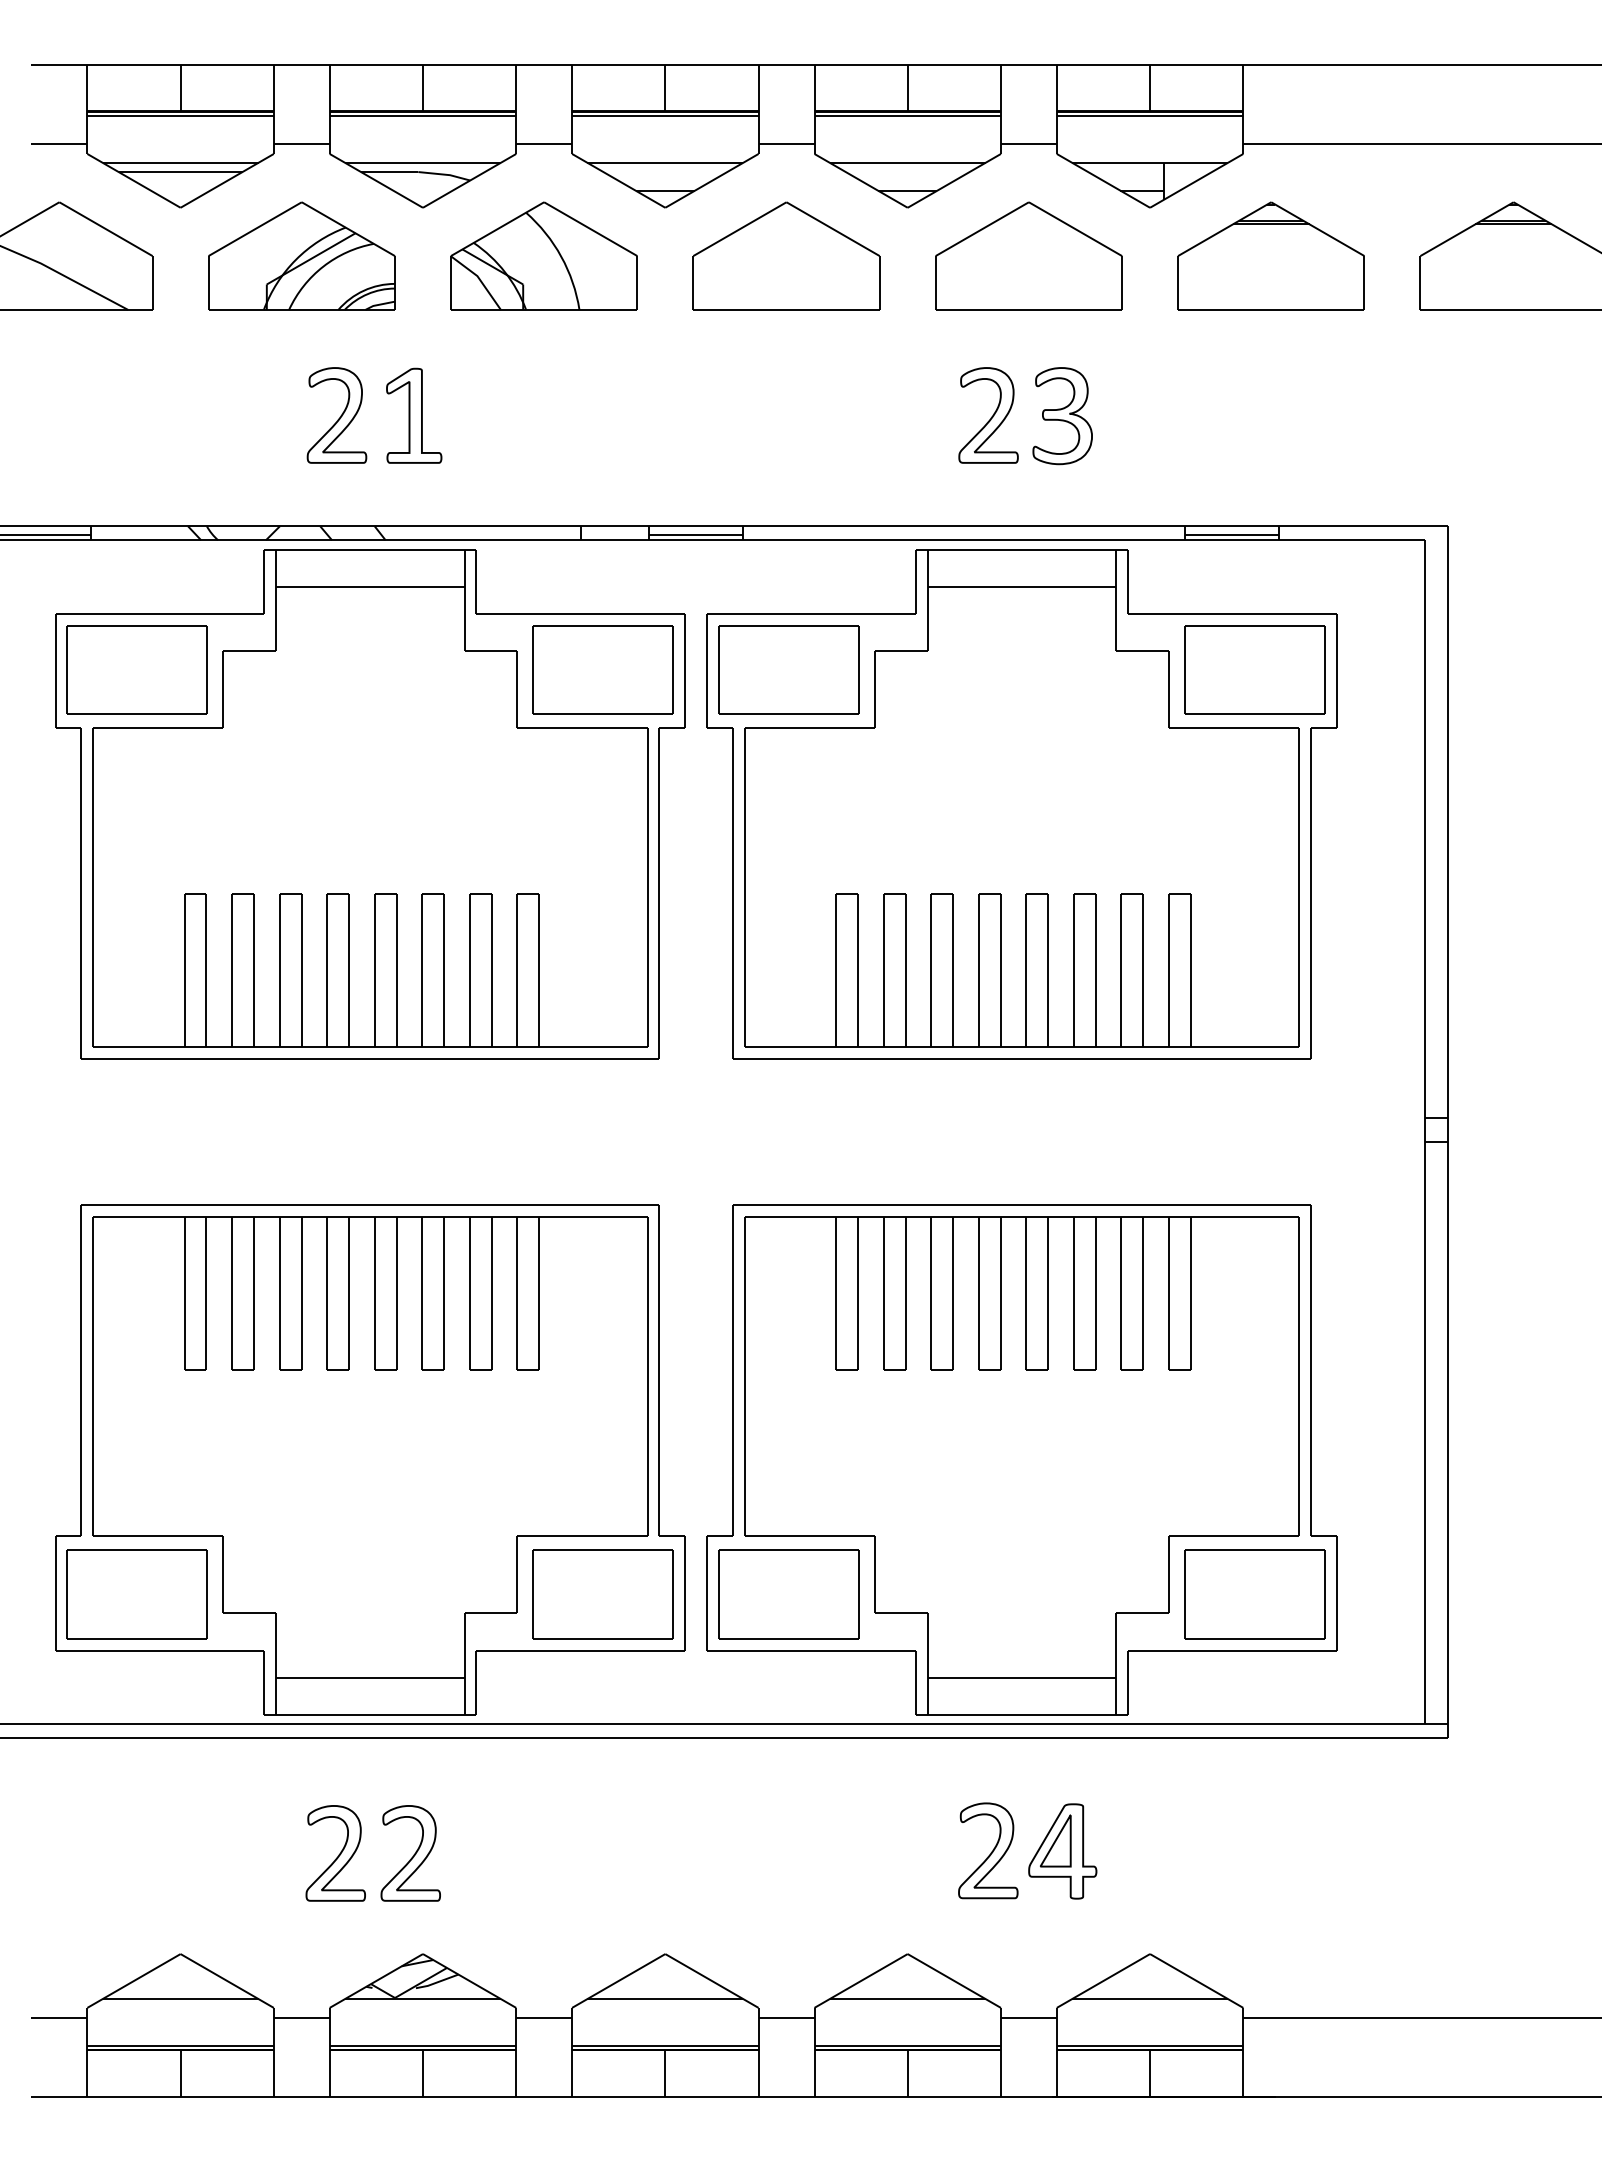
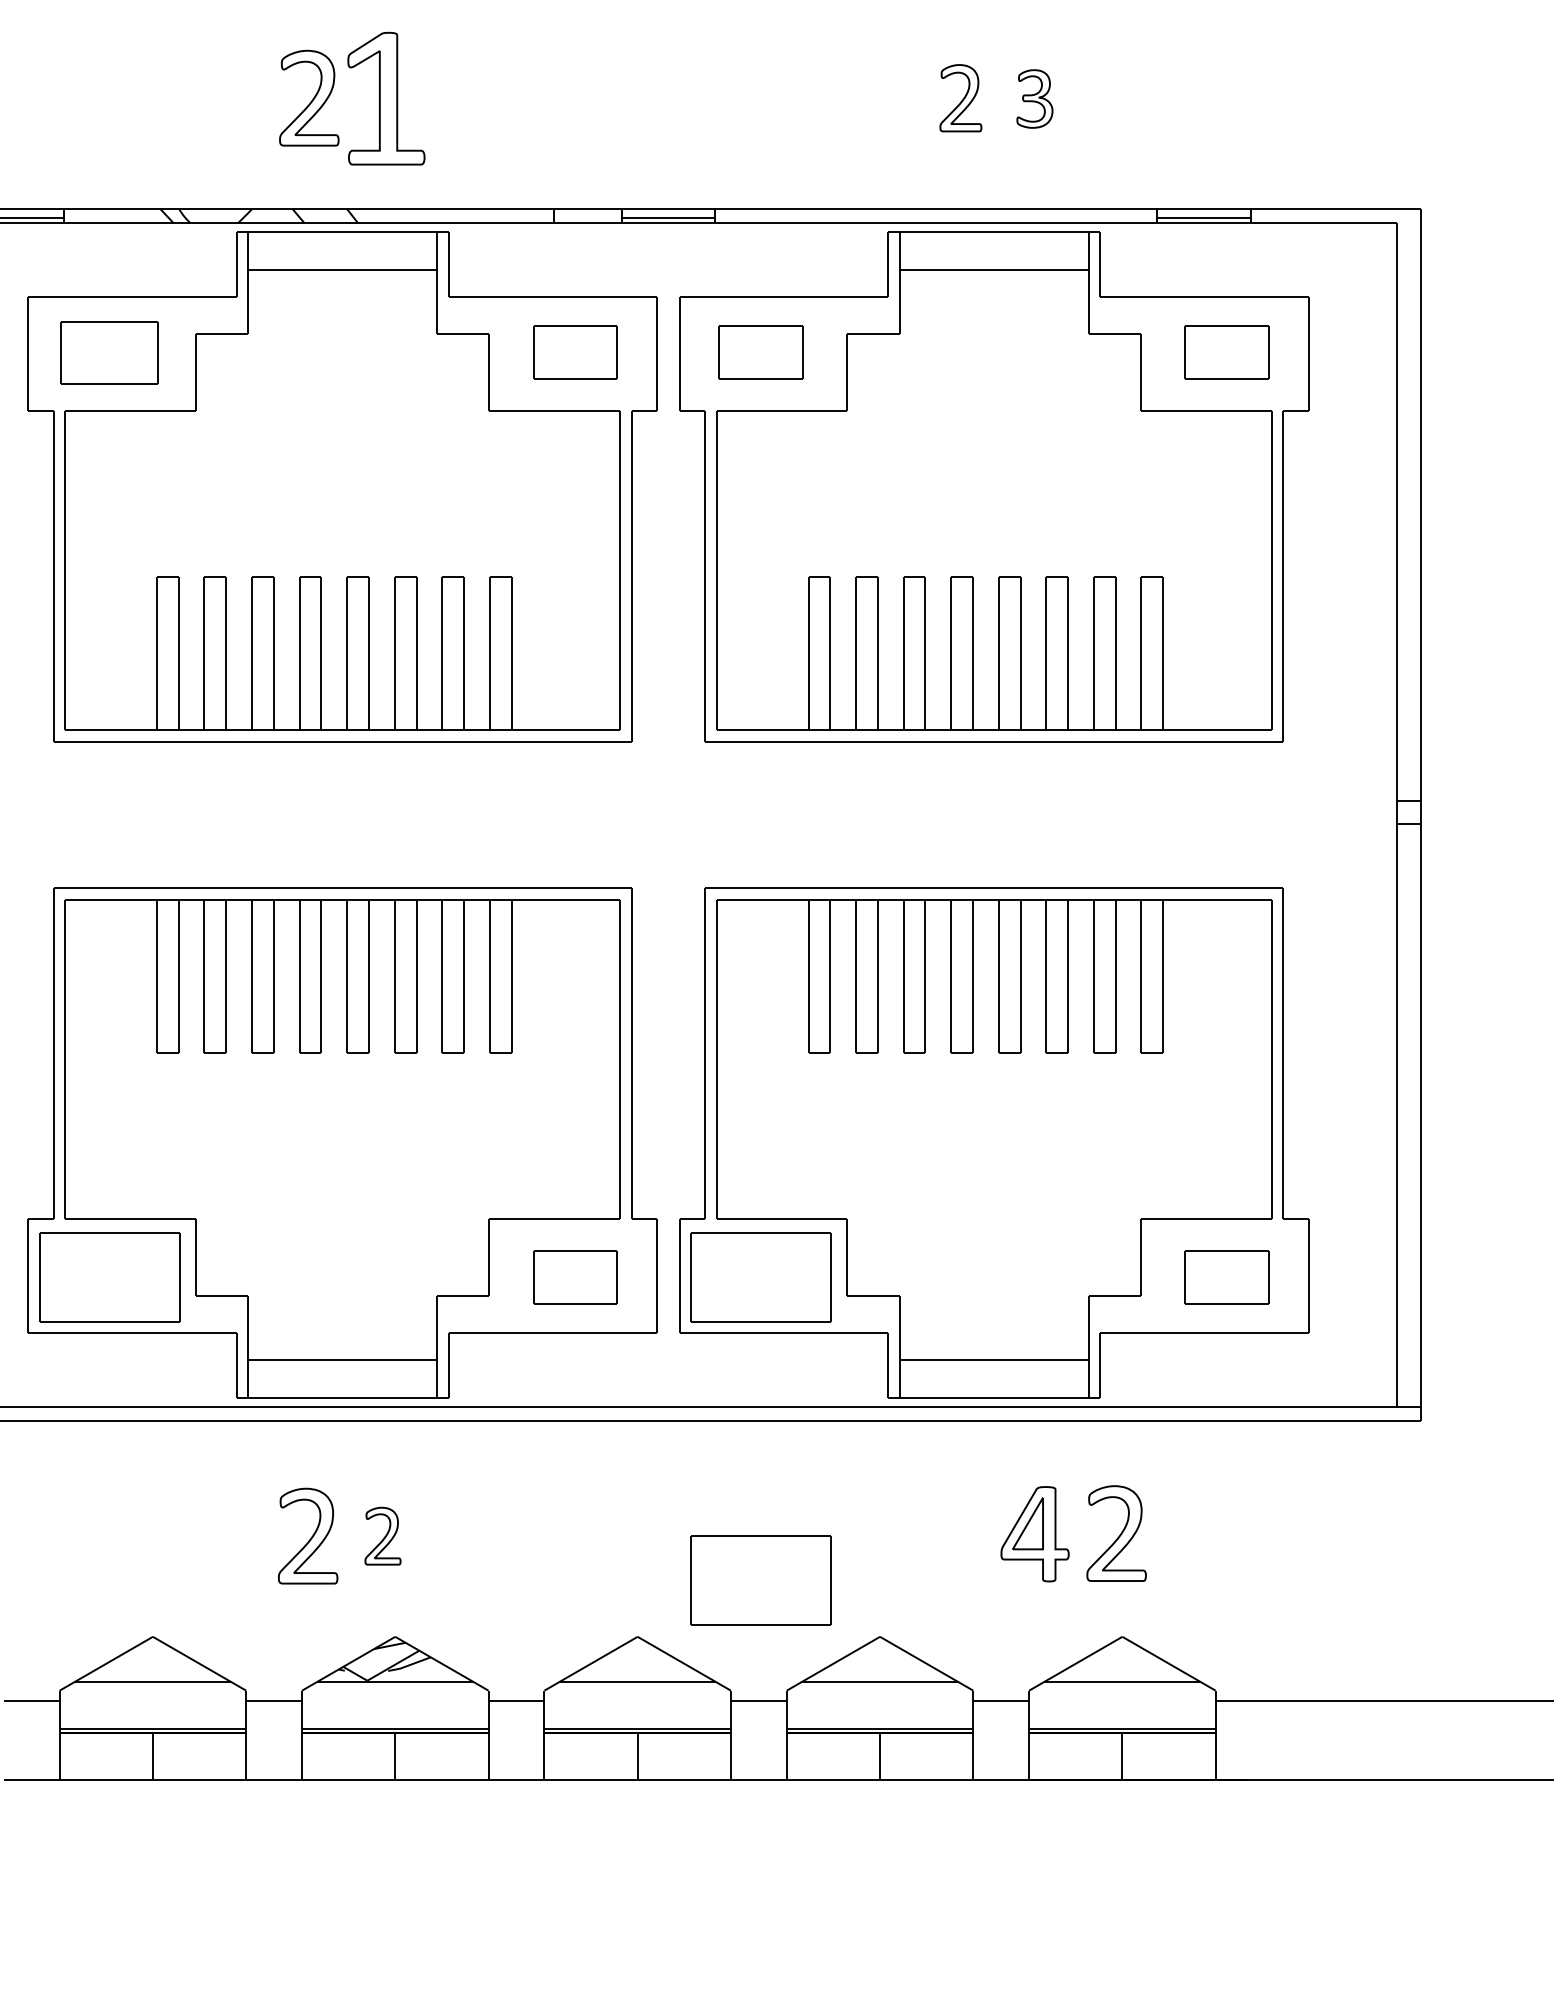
part: (414, 415) -> (386, 98), size x1.4
part: (988, 415) -> (960, 98), size x0.7
part: (1062, 416) -> (1034, 99), size x0.6
part: (136, 669) -> (108, 352), size x0.7
part: (602, 669) -> (574, 352), size x0.6
part: (788, 669) -> (760, 352), size x0.6
part: (1254, 669) -> (1226, 352), size x0.6
part: (602, 1594) -> (574, 1277), size x0.6
part: (1254, 1594) -> (1226, 1277), size x0.6
part: (988, 1850) -> (1116, 1533), moved
part: (410, 1853) -> (382, 1536), size x0.6
part: (788, 1897) -> (760, 1580), added

